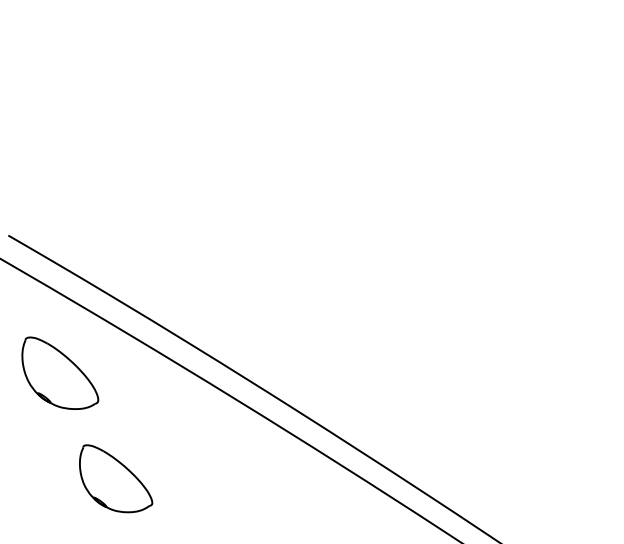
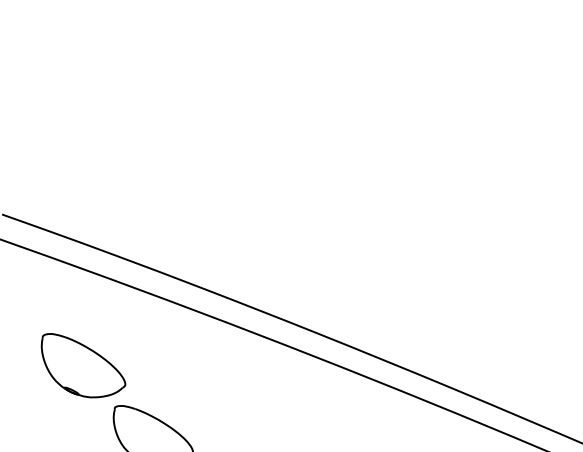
part: (60, 372) -> (83, 363), moved

